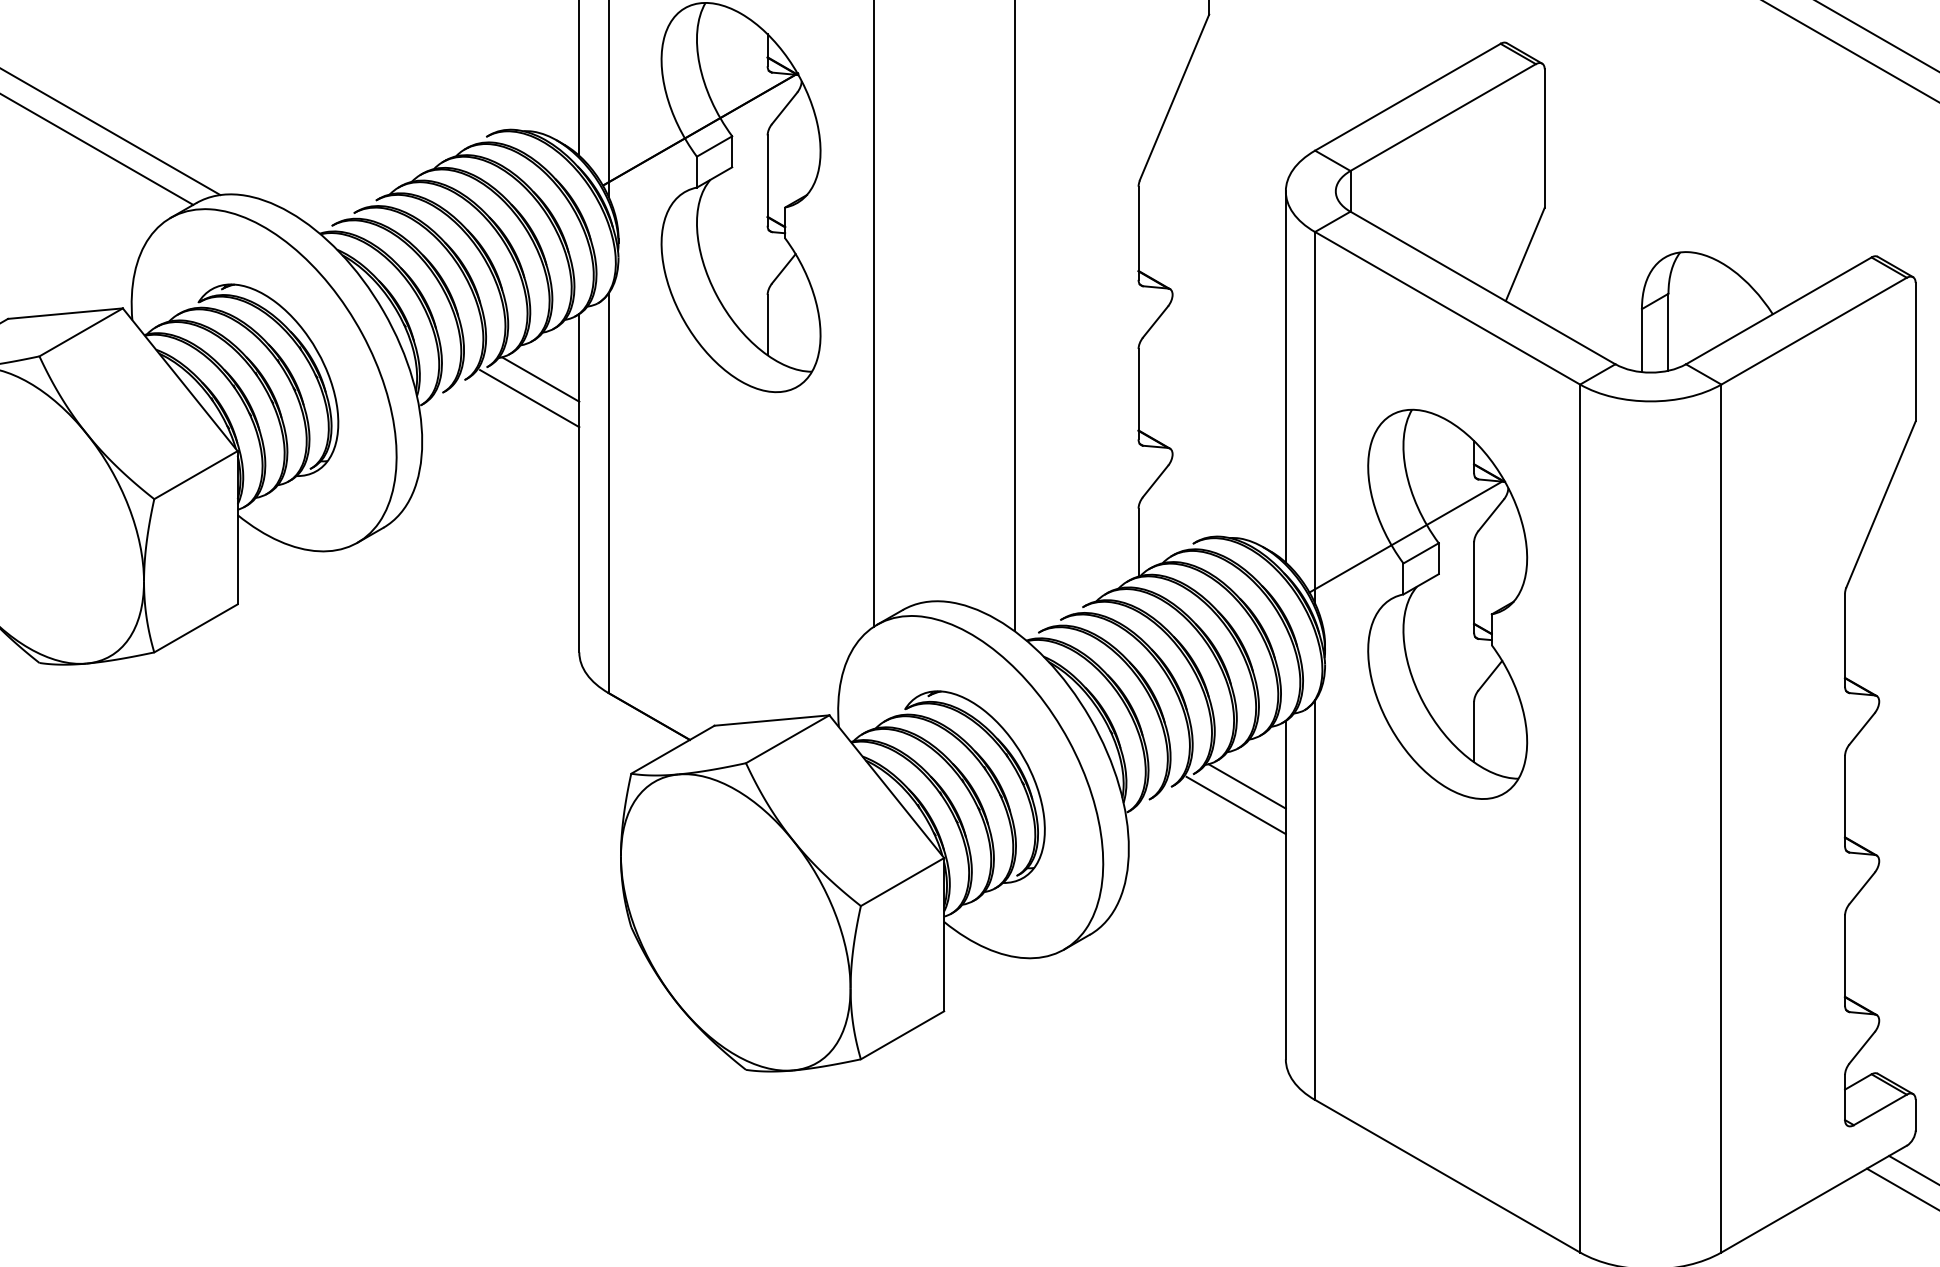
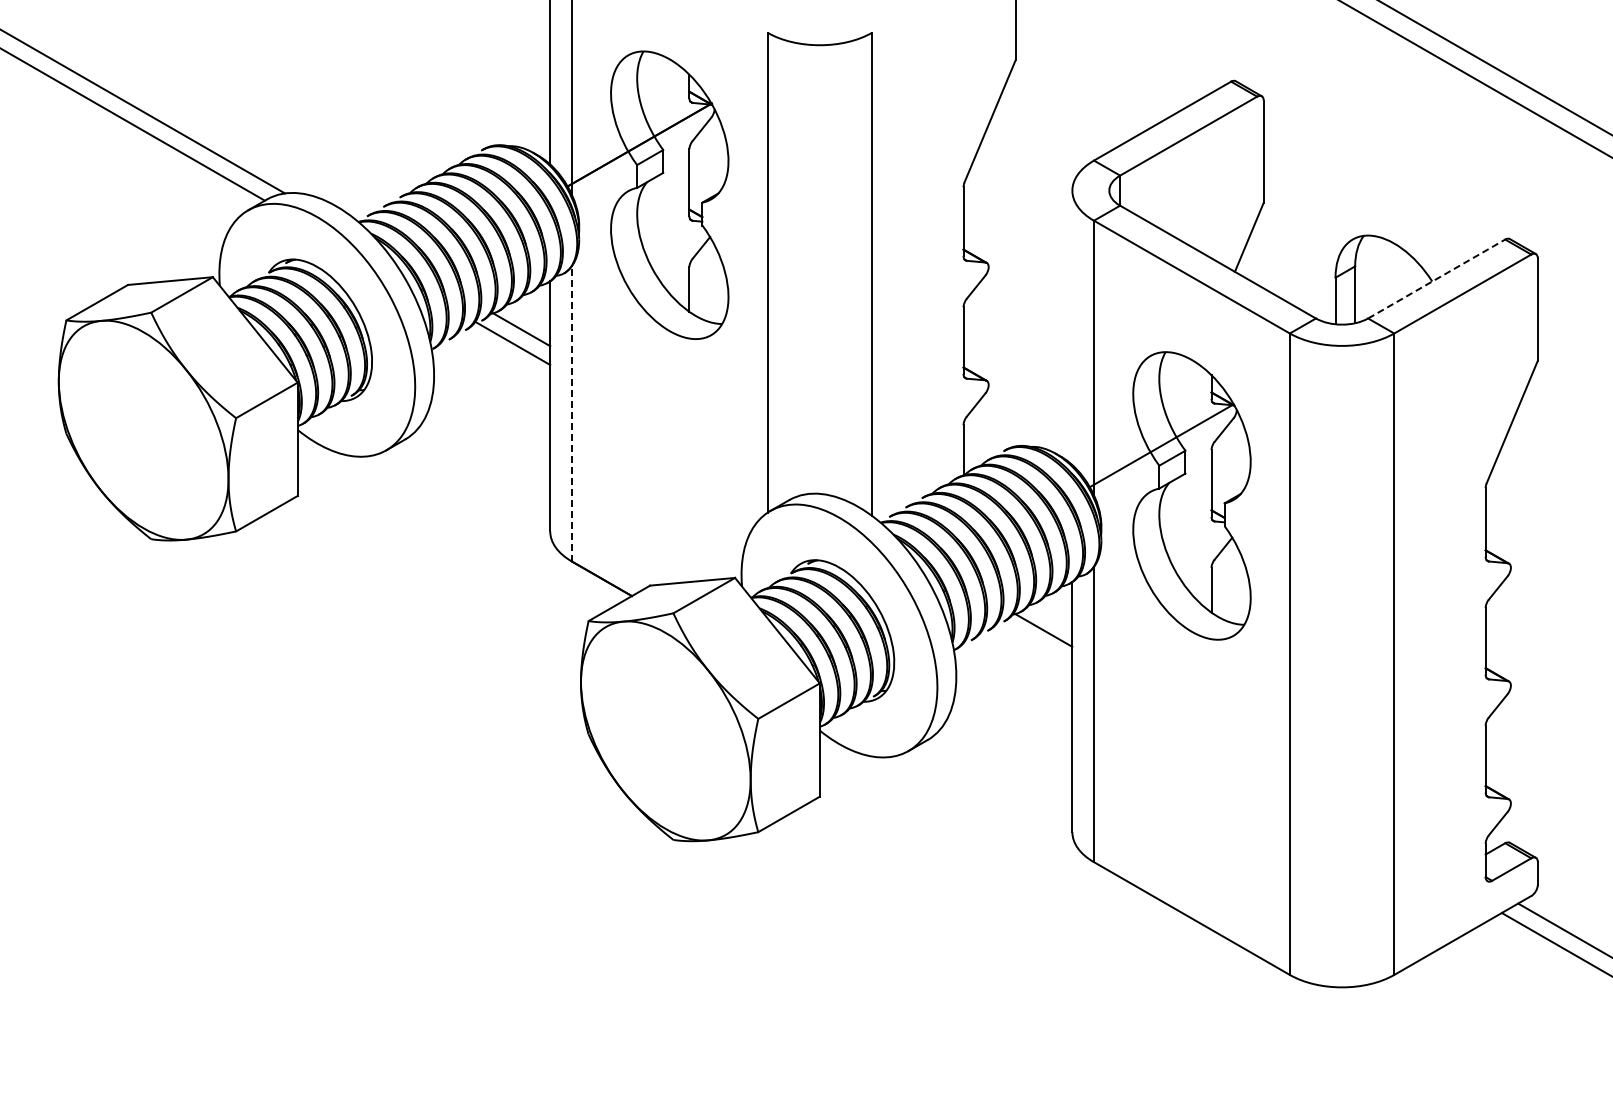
line: (1779, 310) -> (1437, 278), solid -> dashed
line: (1286, 376) -> (1072, 327), removed
line: (608, 492) -> (571, 413), solid -> dashed
line: (1235, 805) -> (1035, 644), removed

